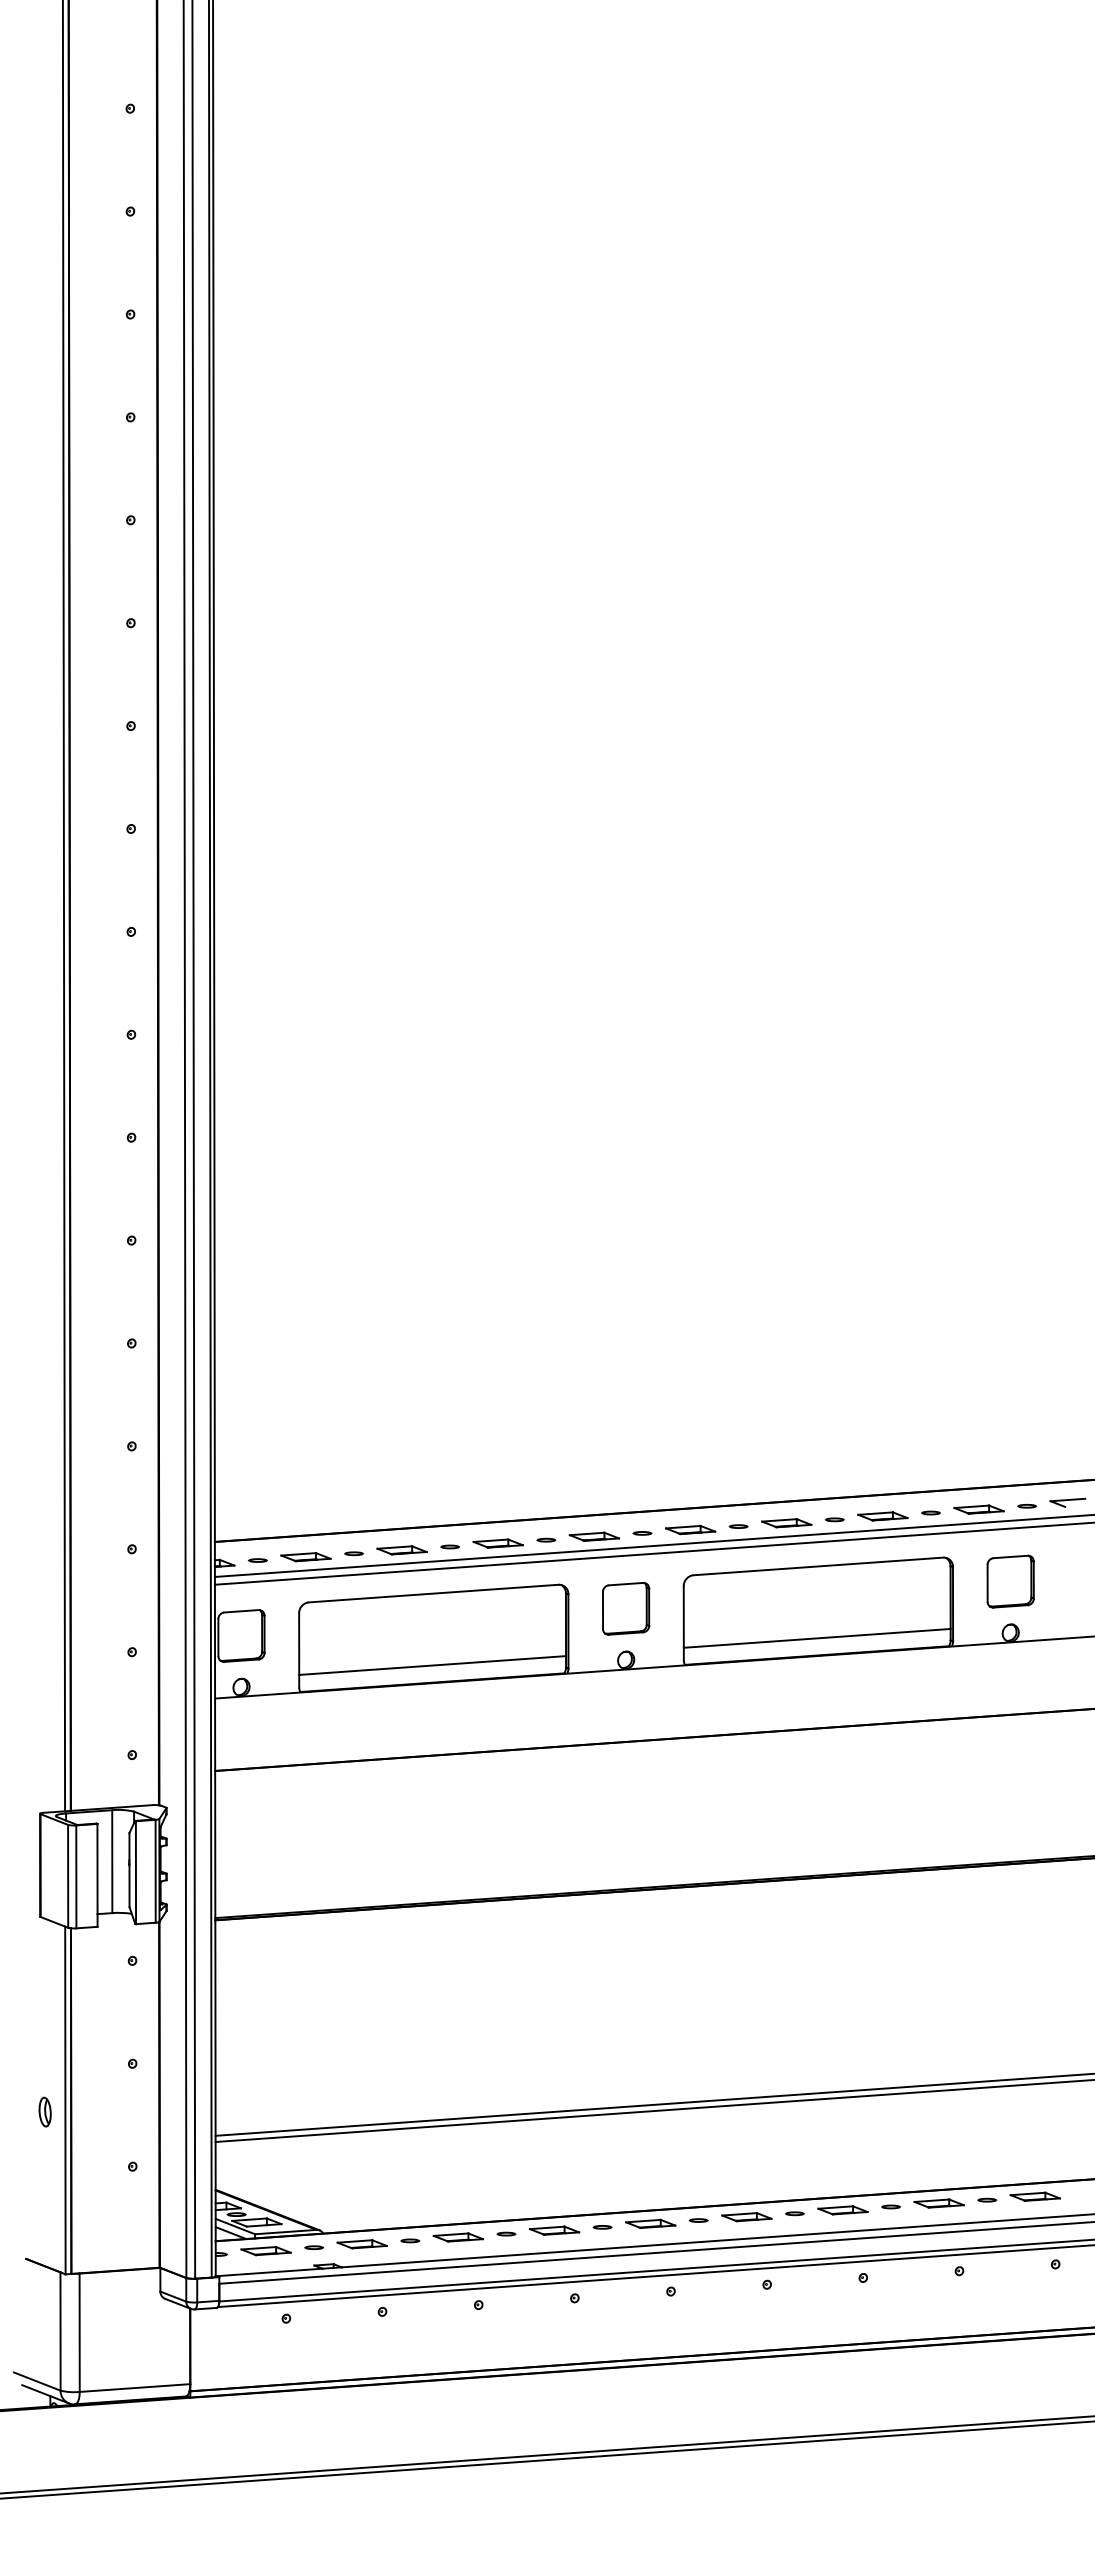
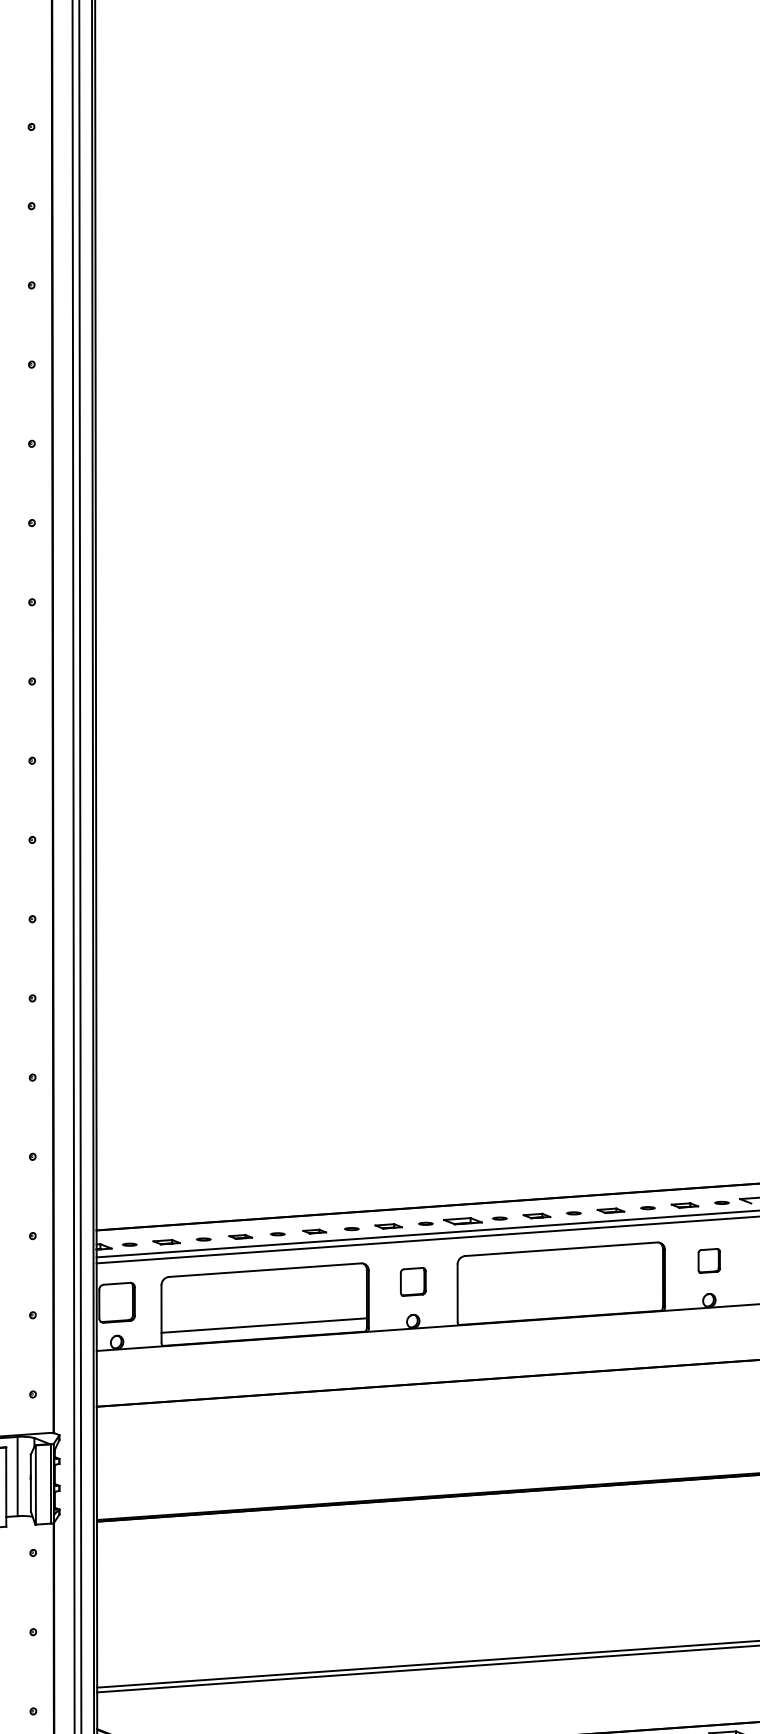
part: (978, 1509) -> (684, 1205), size x0.7
part: (882, 1516) -> (610, 1210), size x0.7
part: (786, 1523) -> (536, 1216), size x0.7
part: (593, 1536) -> (388, 1226), size x0.7
part: (497, 1543) -> (314, 1231), size x0.6
part: (401, 1550) -> (240, 1236), size x0.6
part: (305, 1557) -> (166, 1242), size x0.7
part: (1010, 1581) -> (709, 1260), size x0.6
part: (626, 1608) -> (413, 1281), size x0.7
line: (816, 1637) -> (559, 1303), removed

